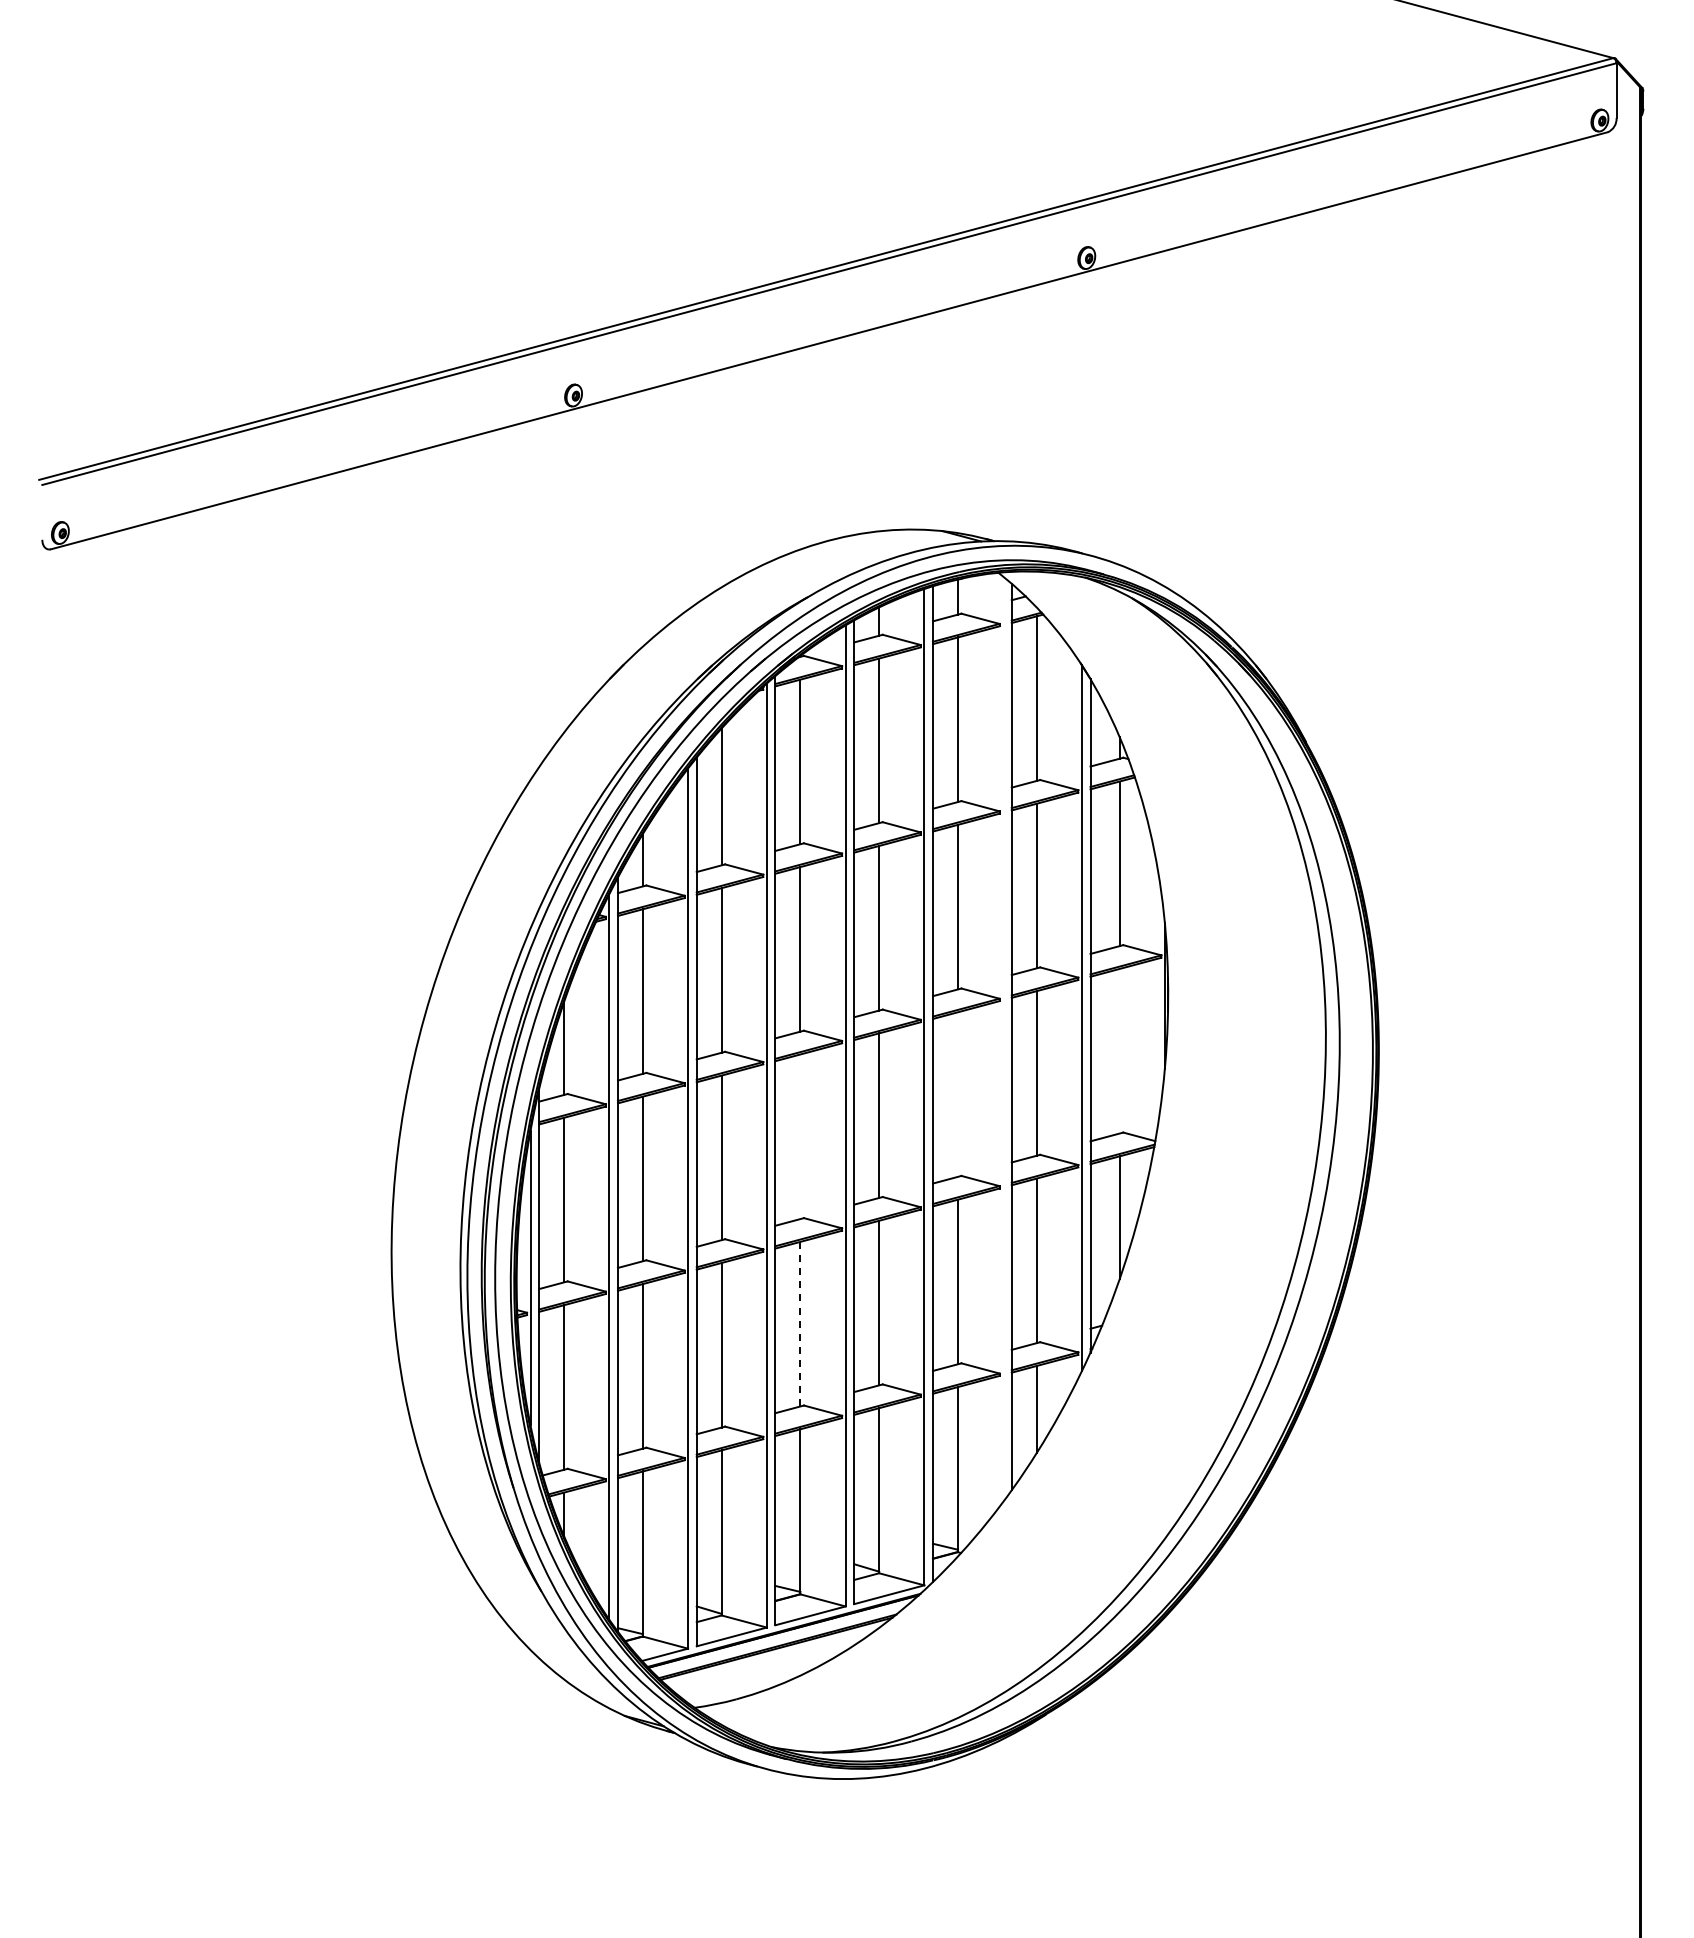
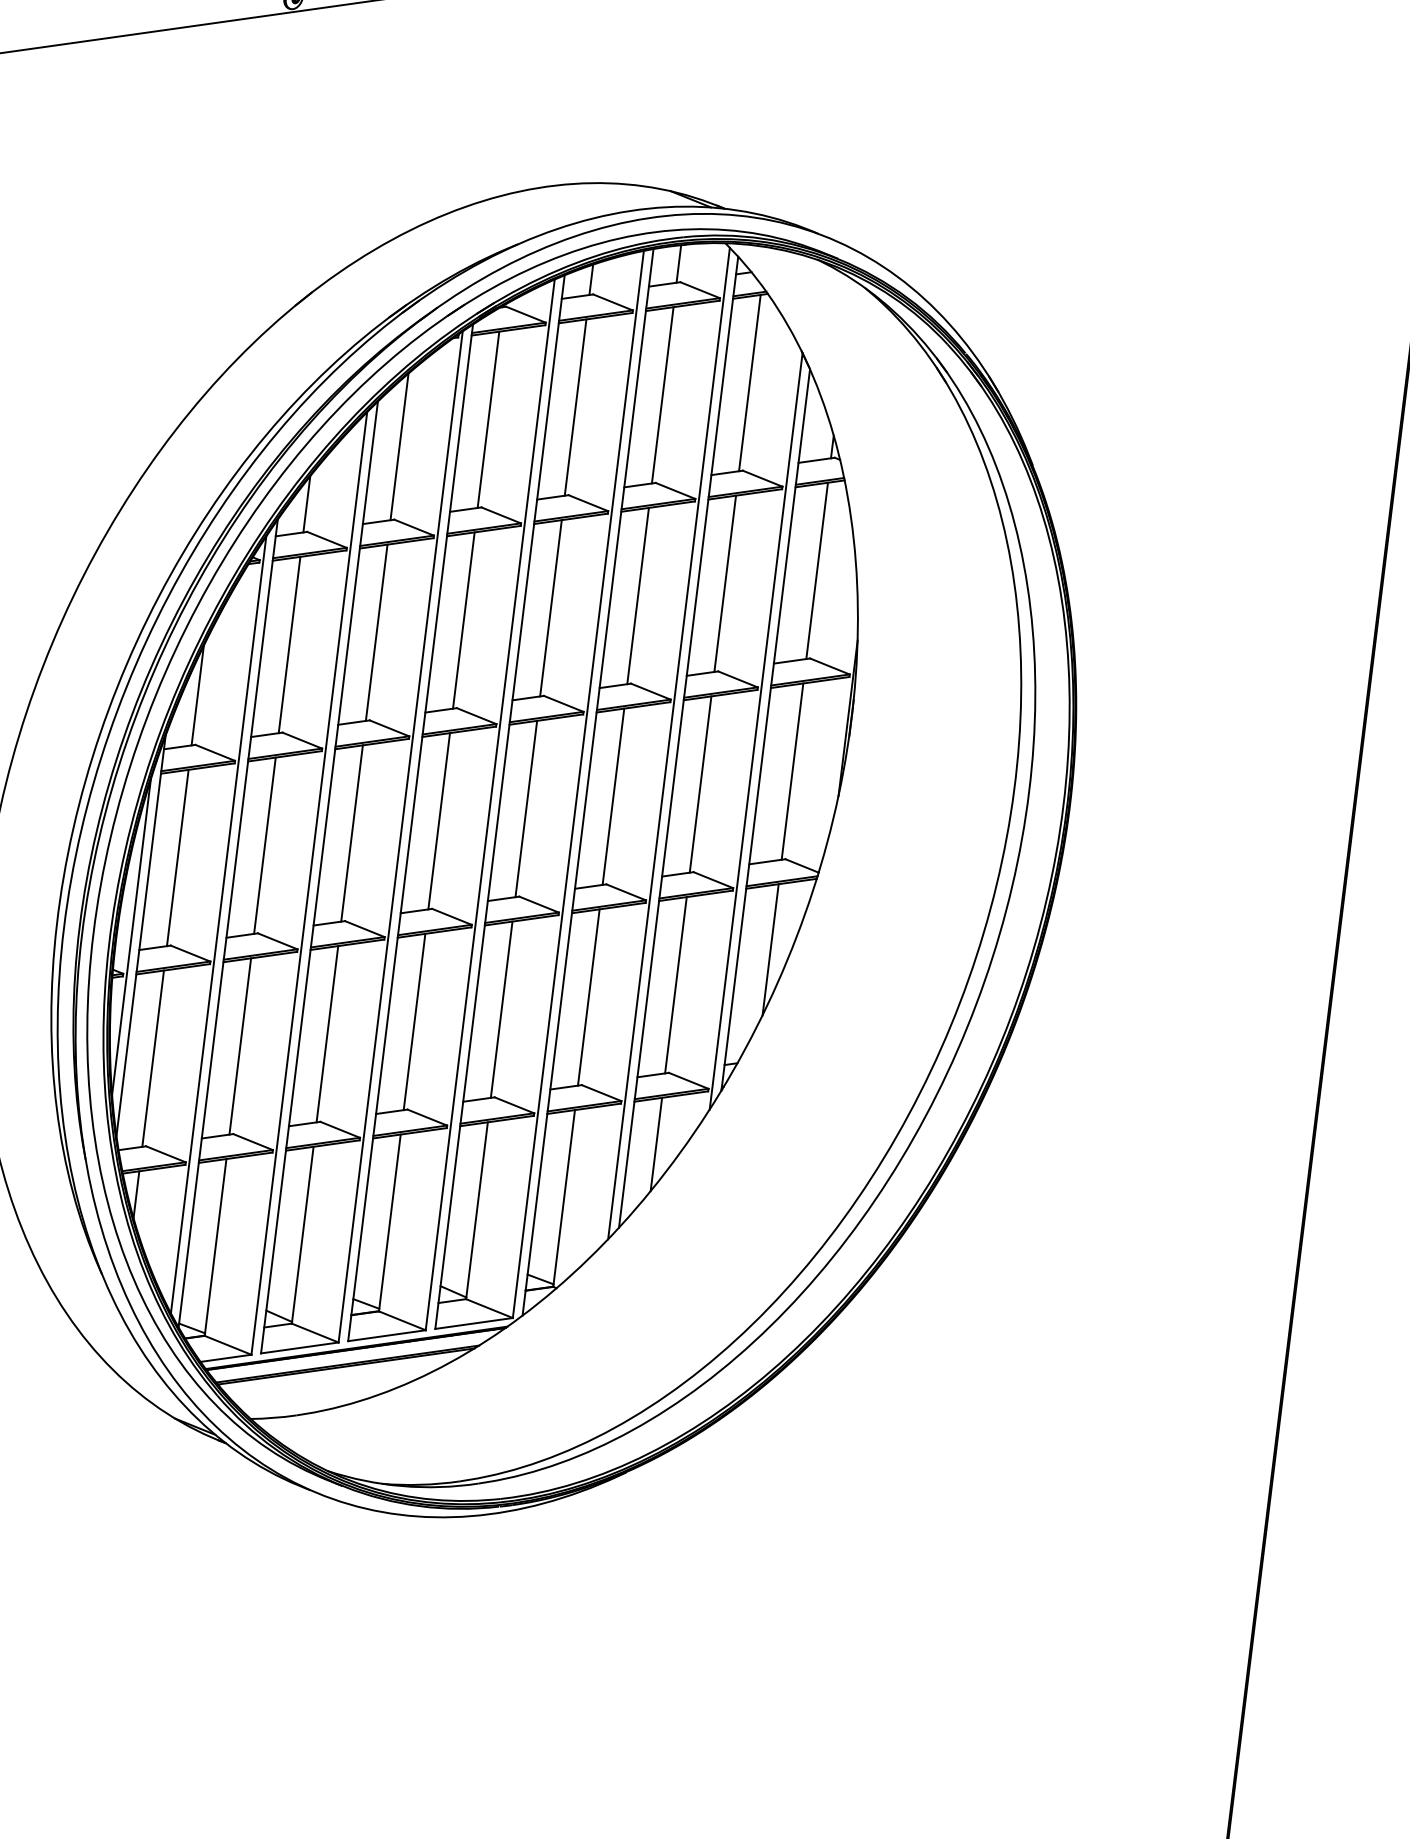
line: (1003, 1039) -> (669, 743), added
line: (1119, 1050) -> (792, 770), added
line: (957, 1094) -> (612, 796), added
line: (800, 1136) -> (439, 820), added
line: (800, 1323) -> (414, 1021), dashed -> solid

